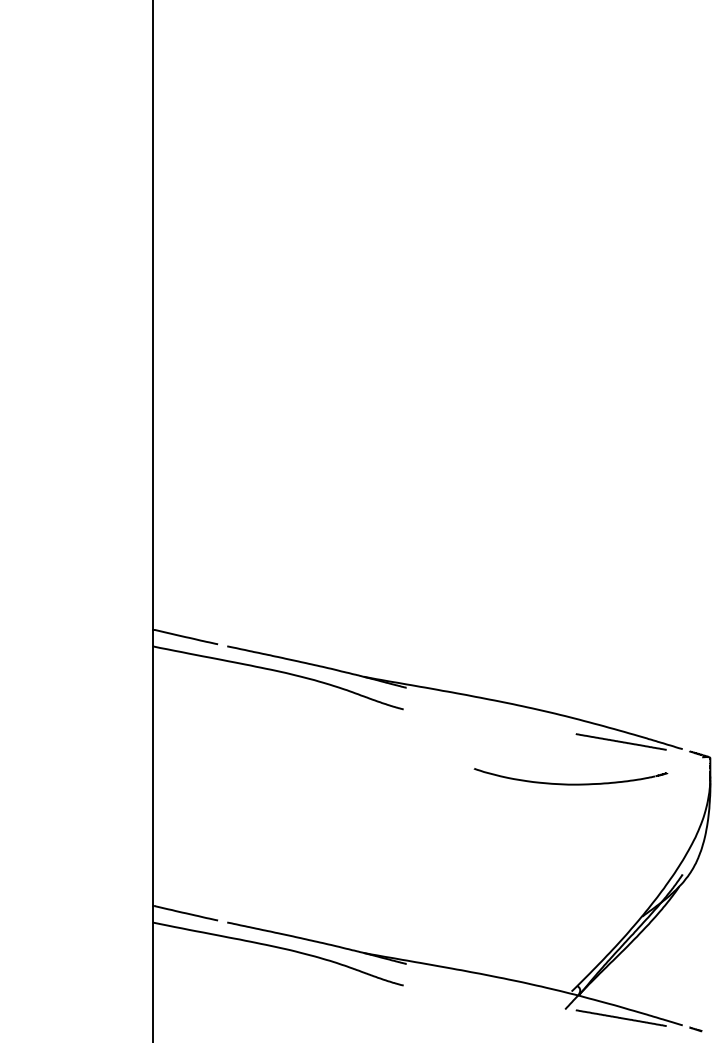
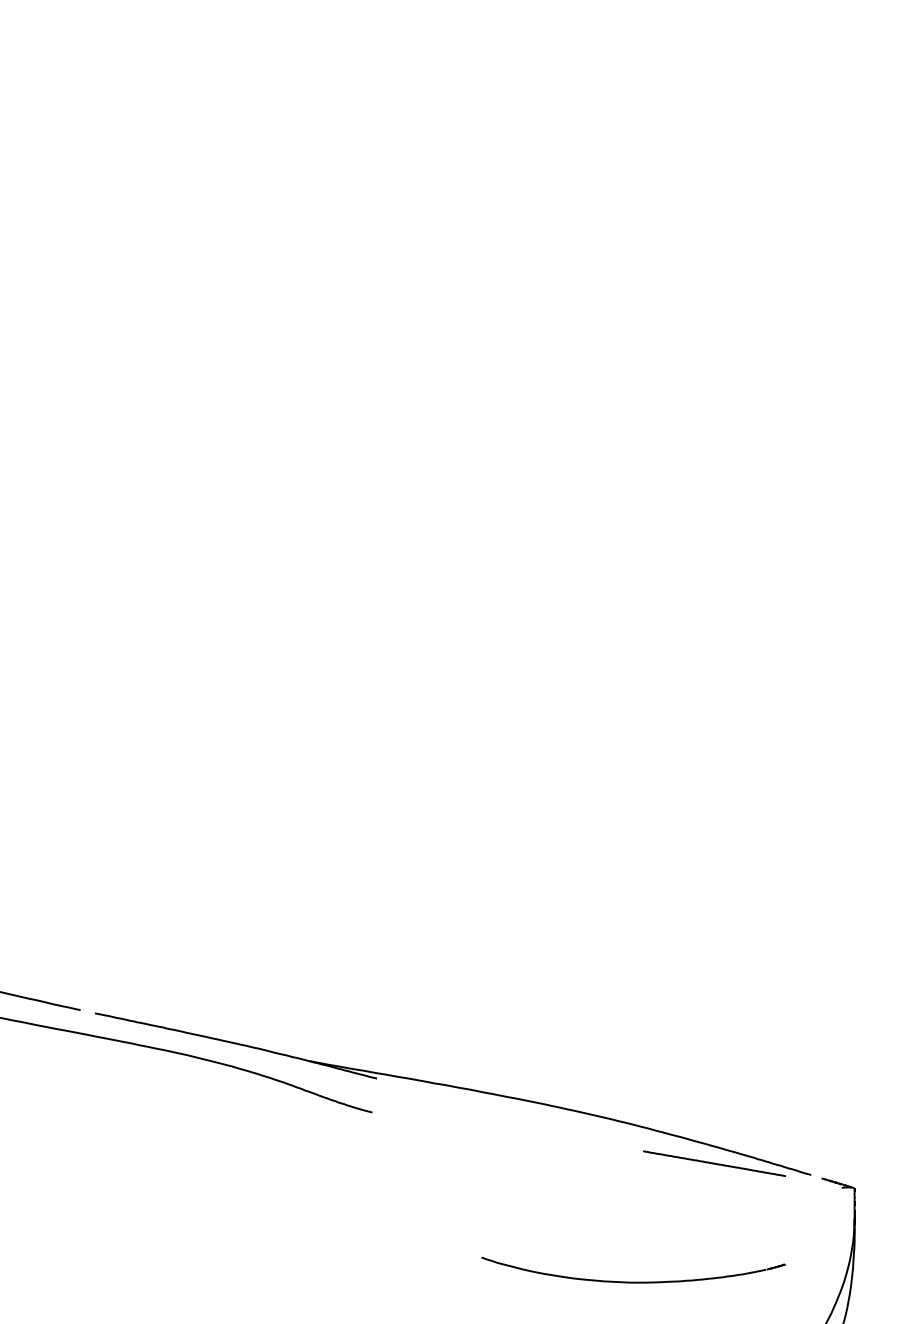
part: (570, 783) -> (633, 1280), moved

